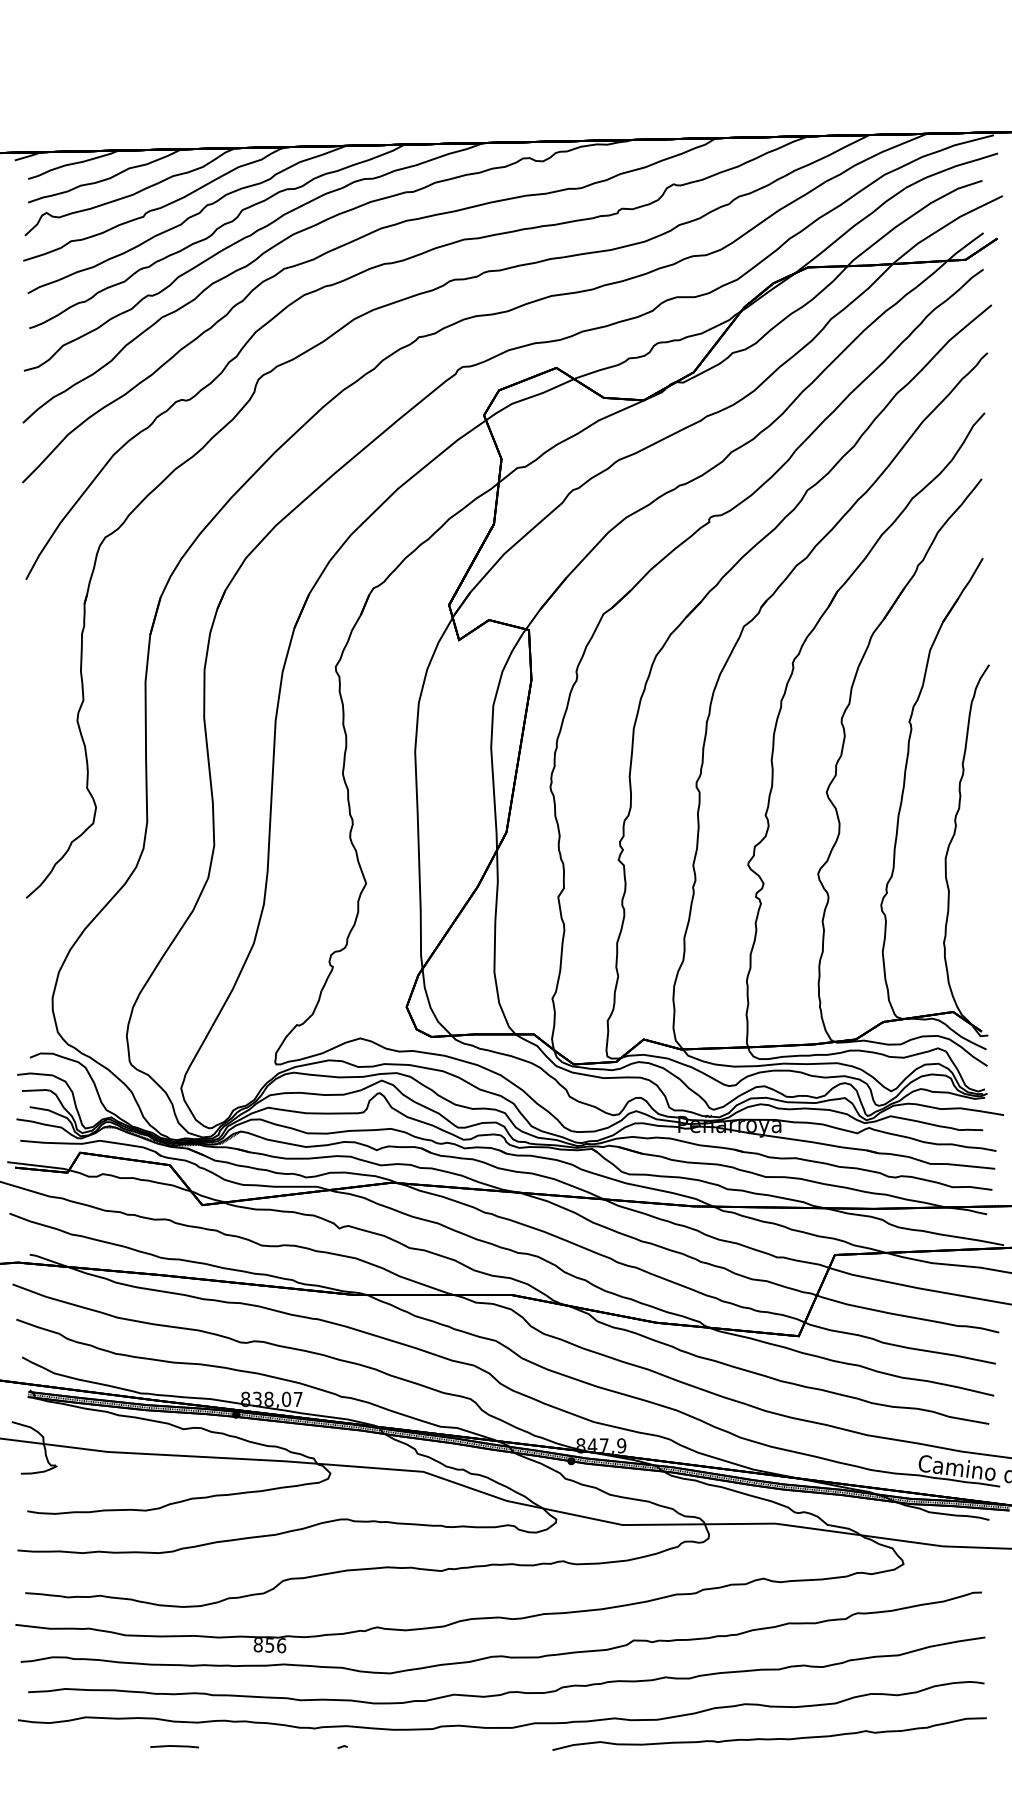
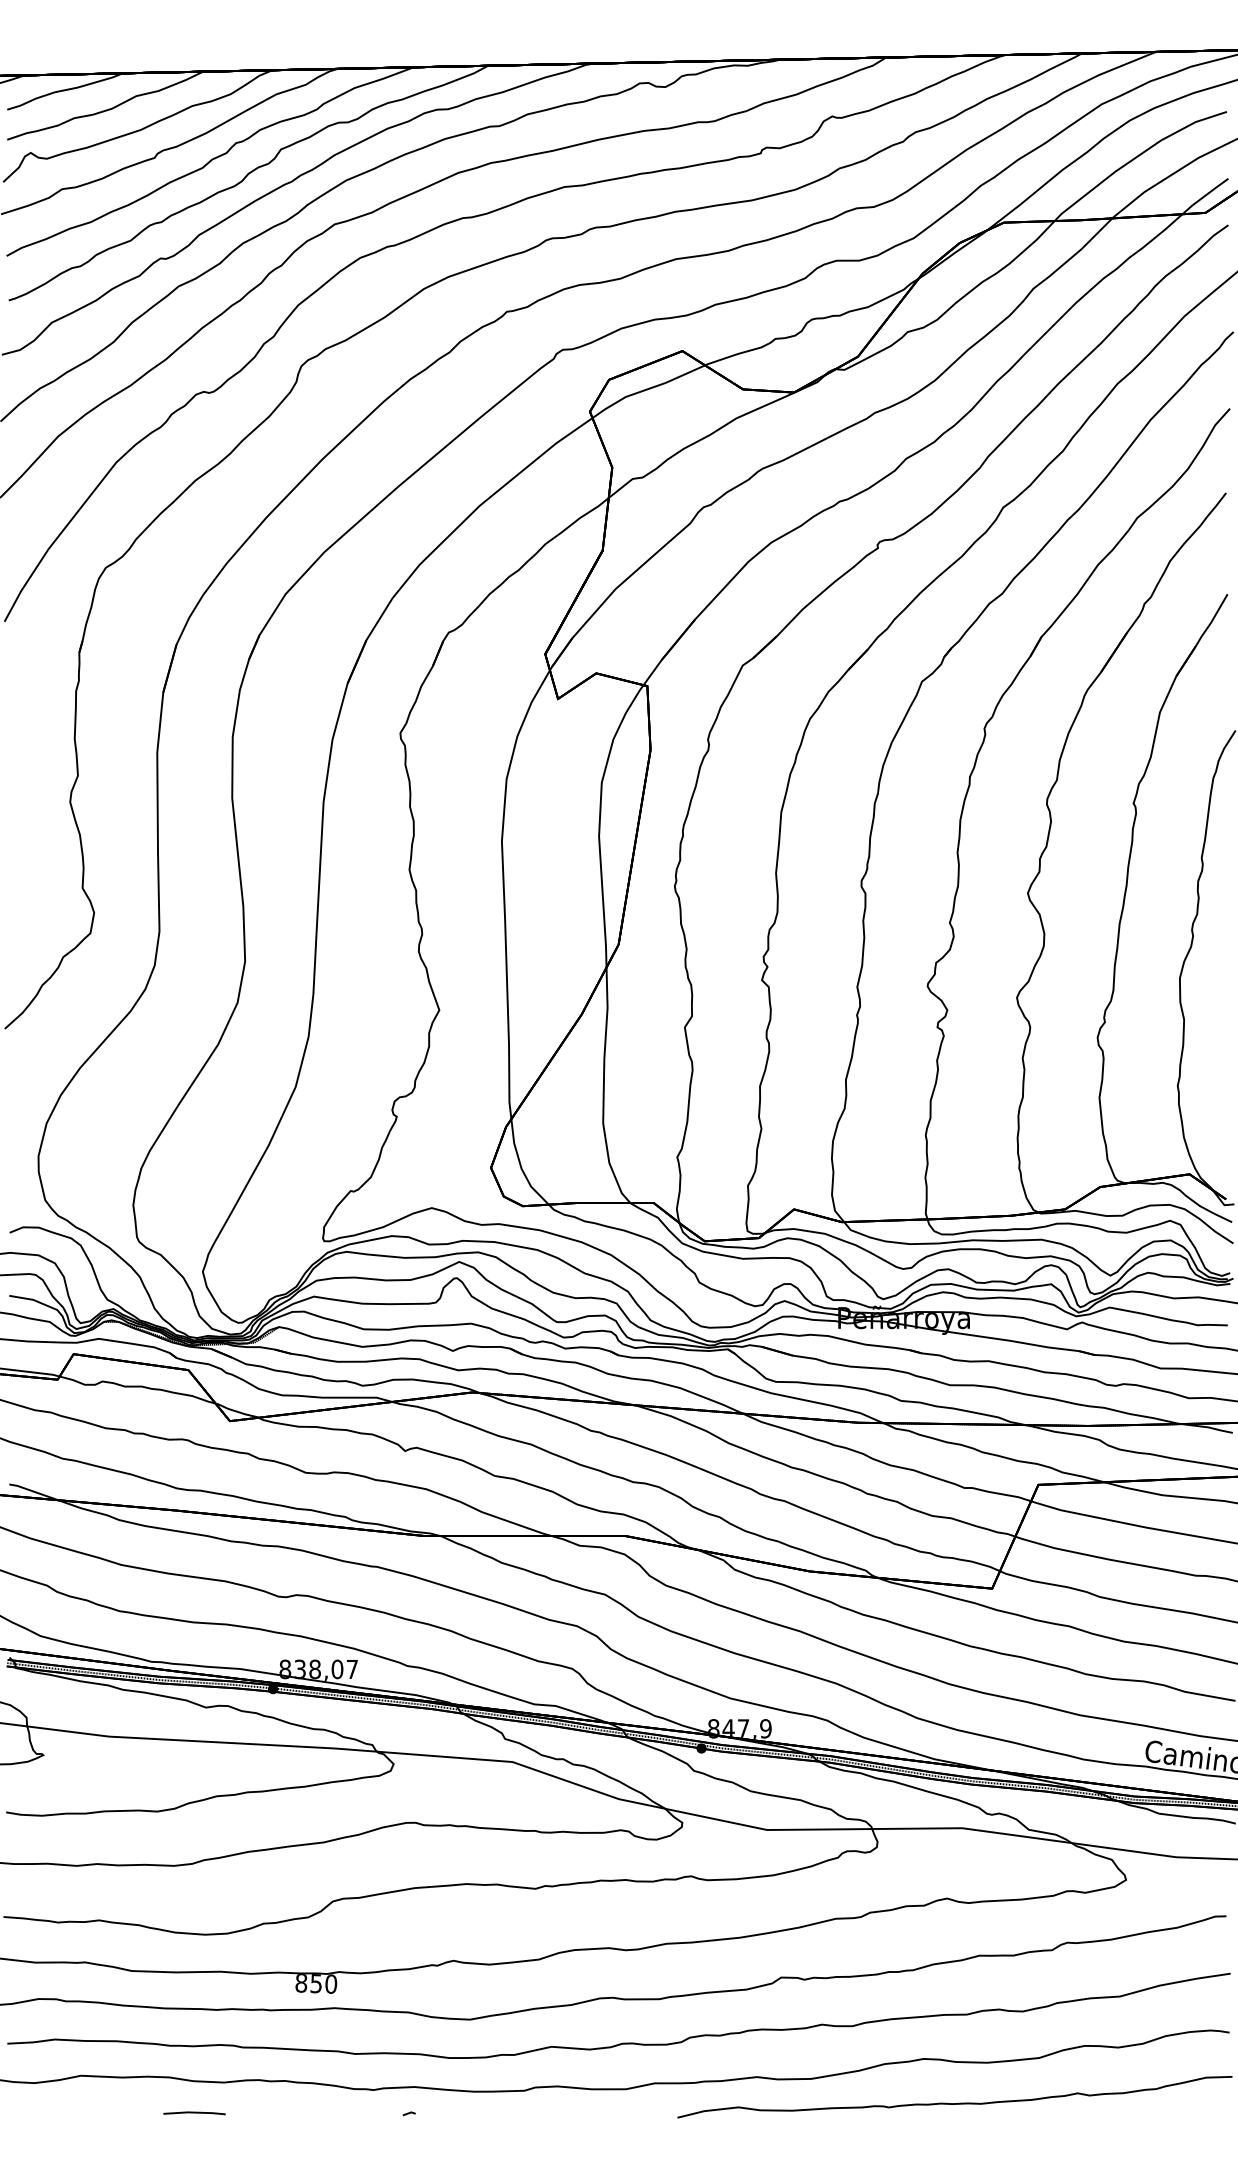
text: (281, 1645) -> (331, 1983), 856 -> 850

